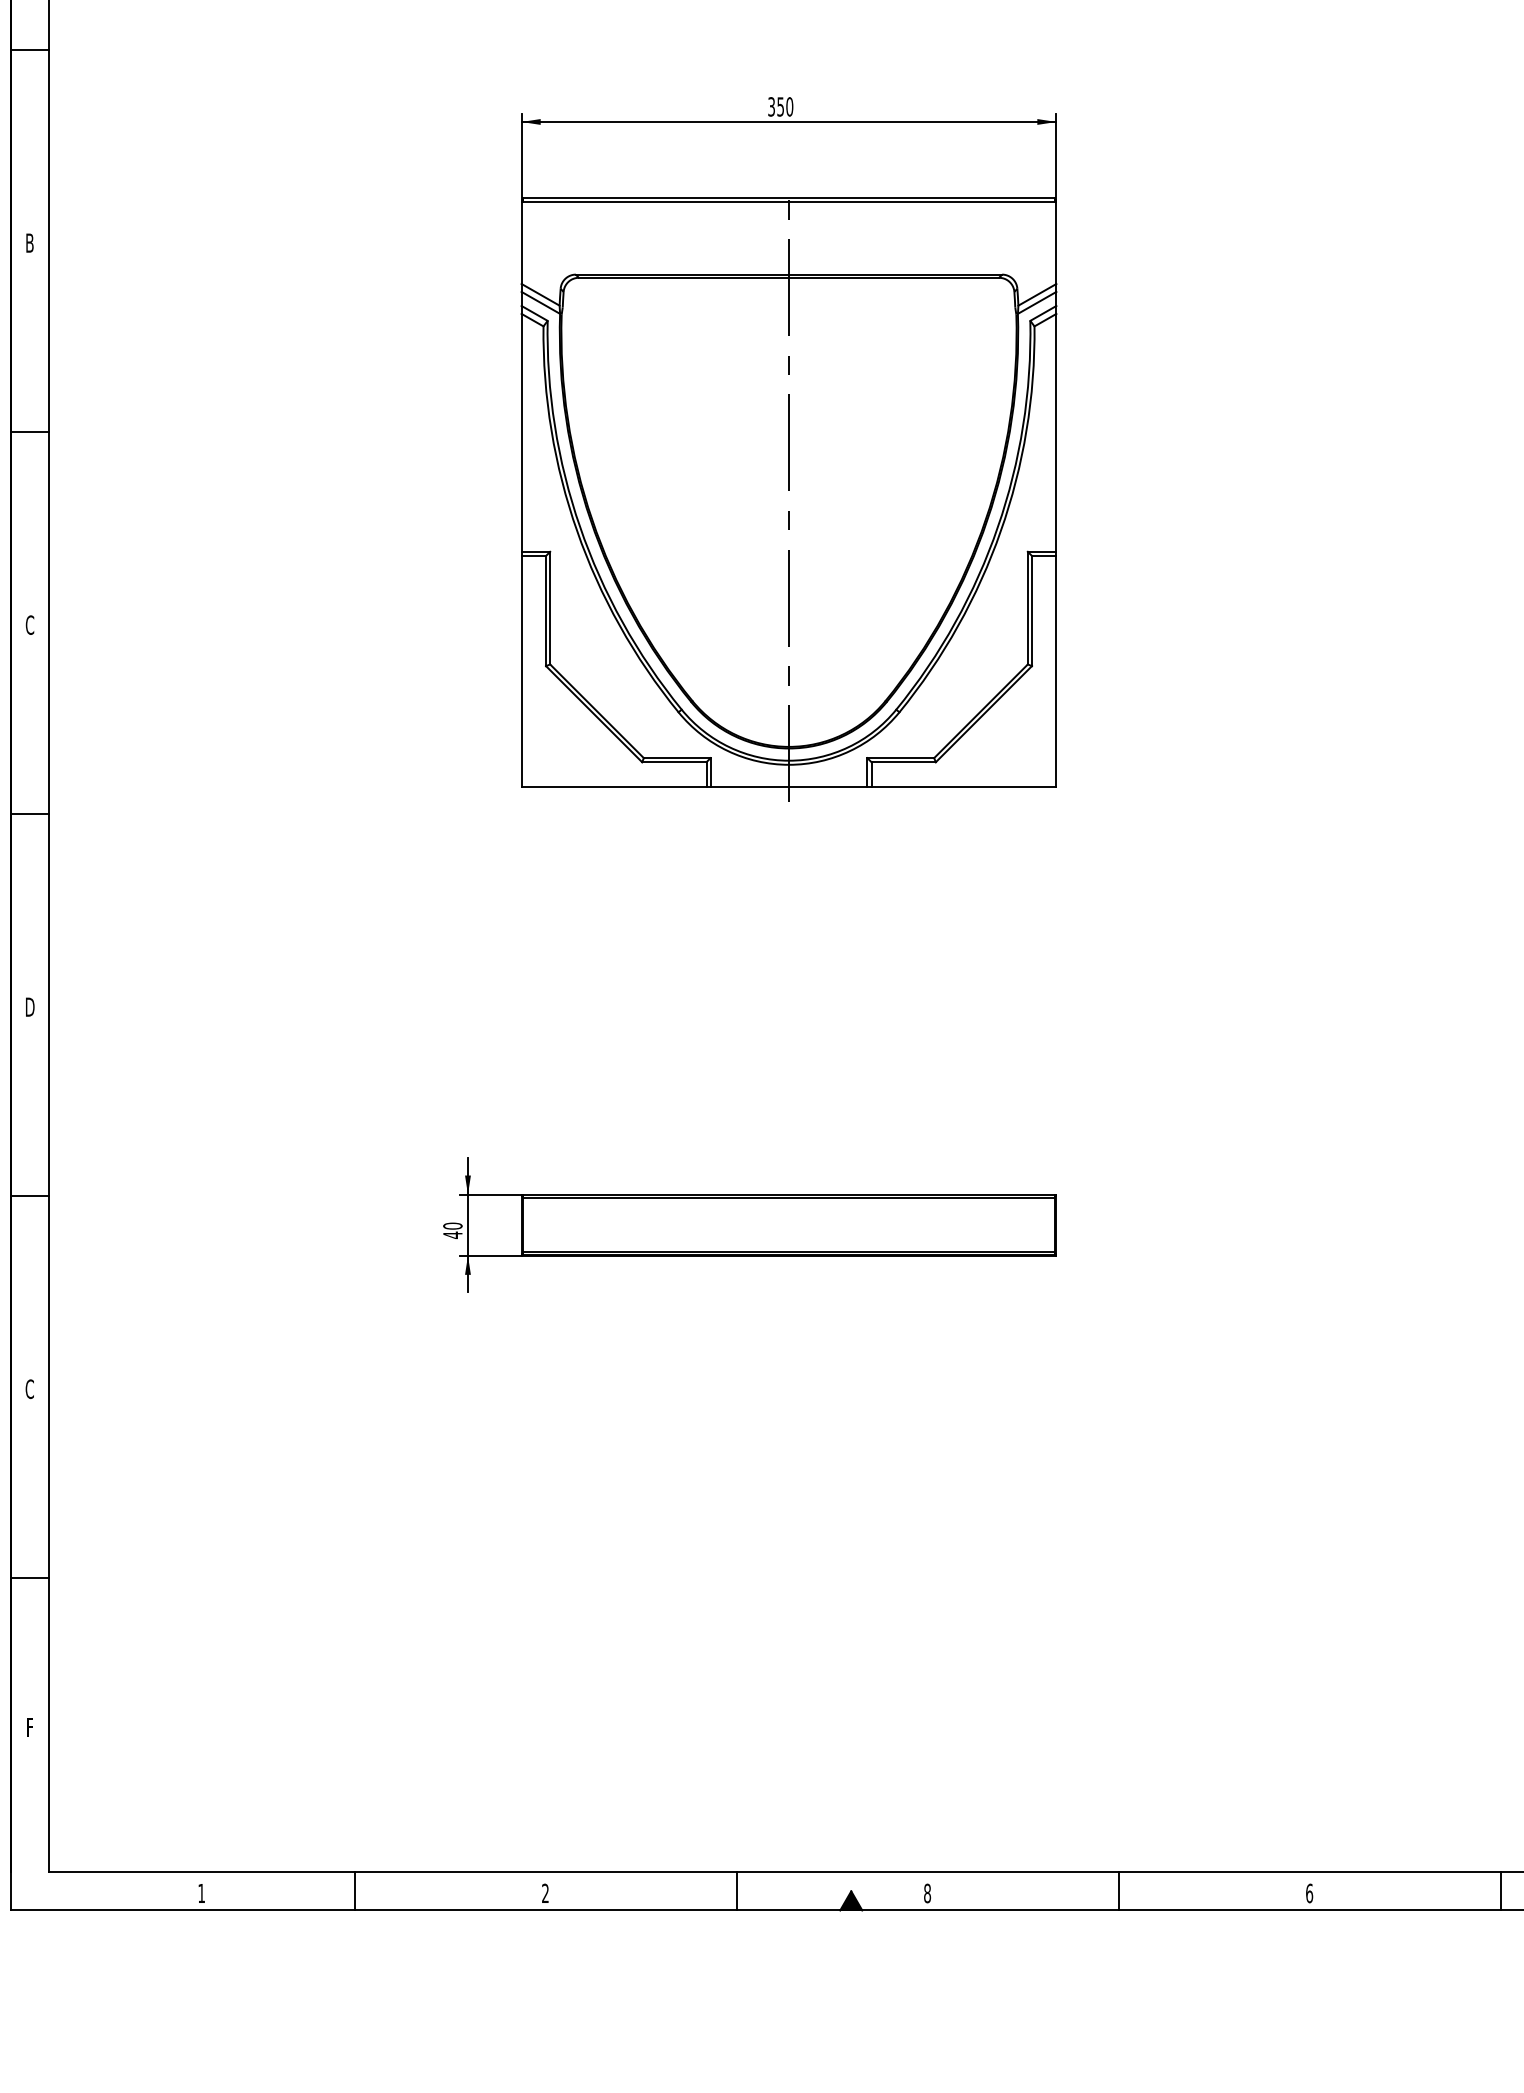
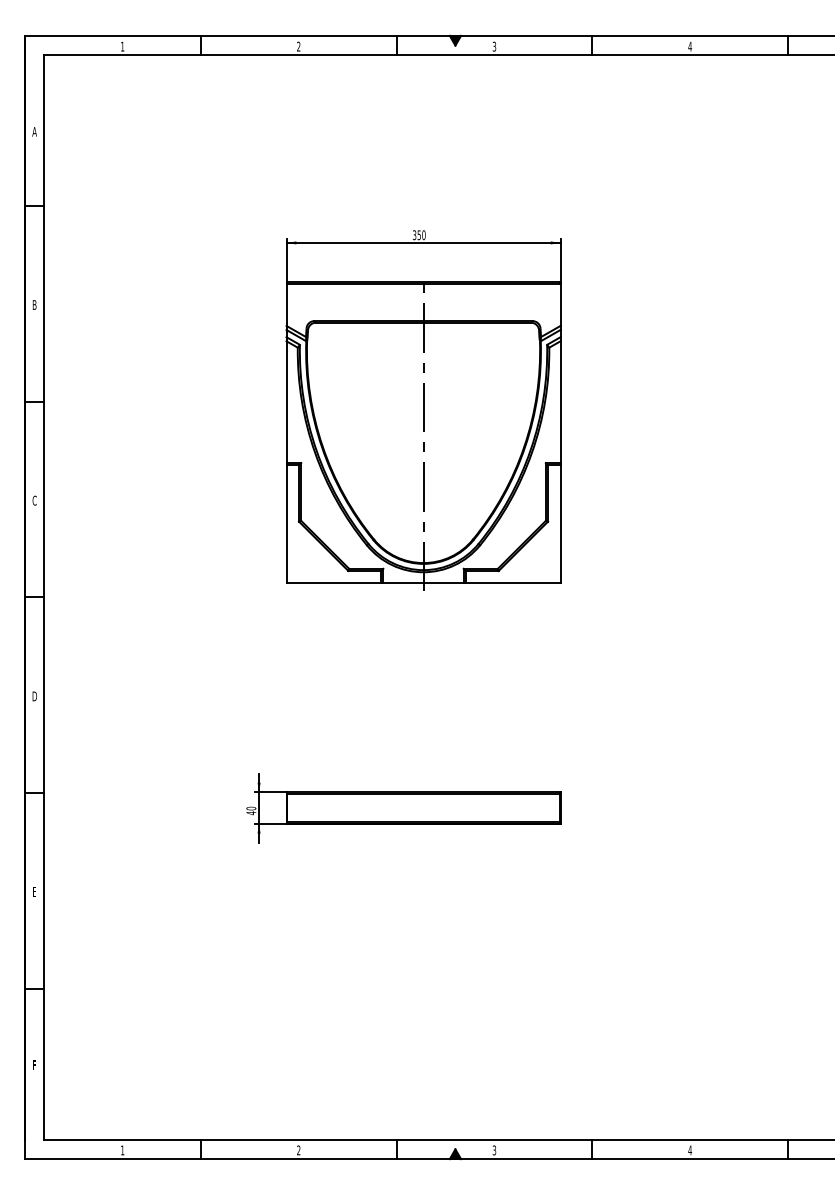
text: (29, 1389) -> (34, 892), C -> E
text: (927, 1893) -> (494, 1150), 8 -> 3
text: (1308, 1893) -> (689, 1150), 6 -> 4

